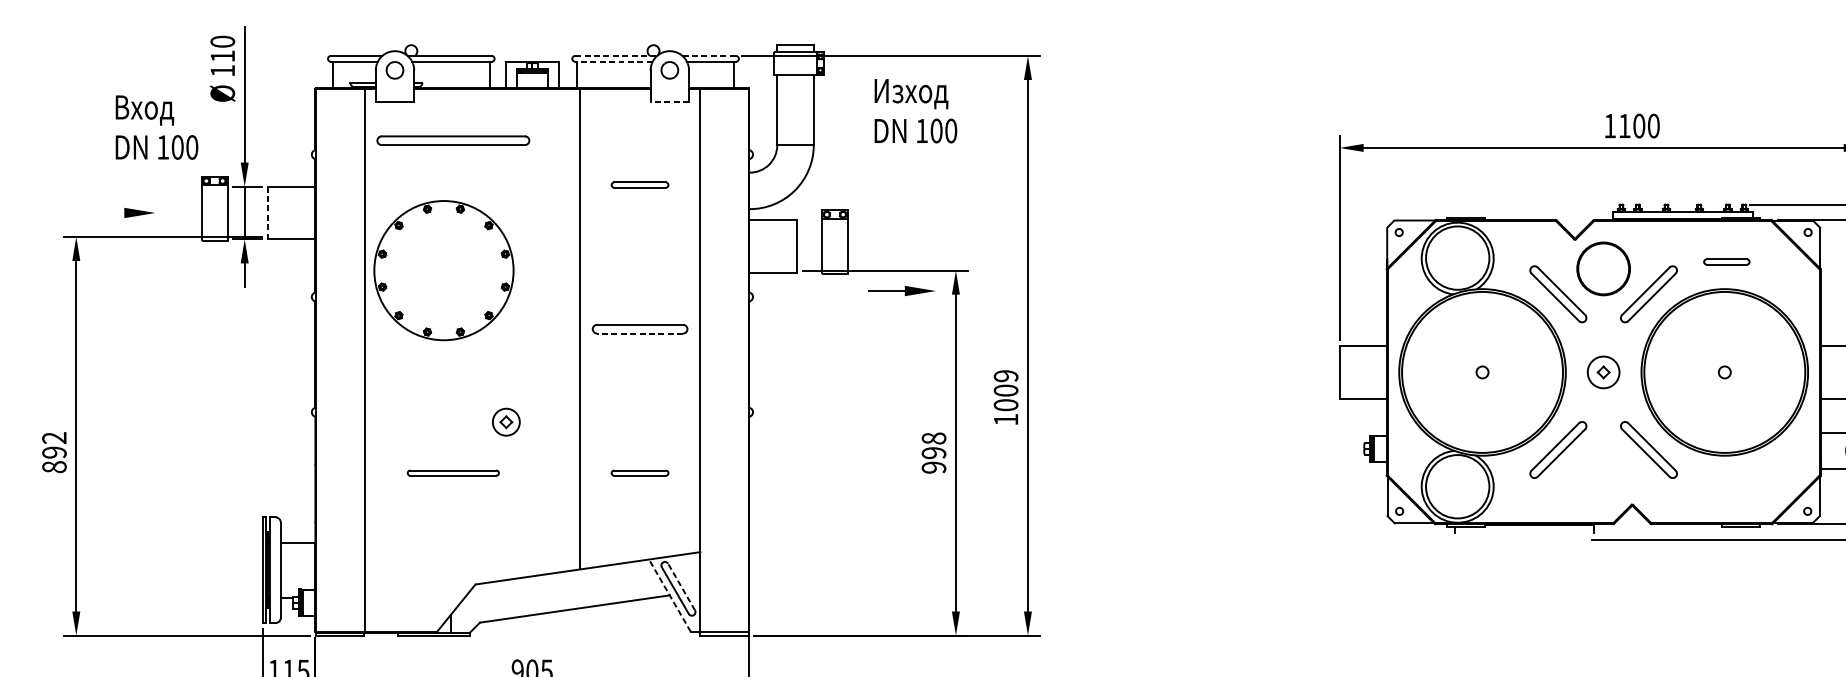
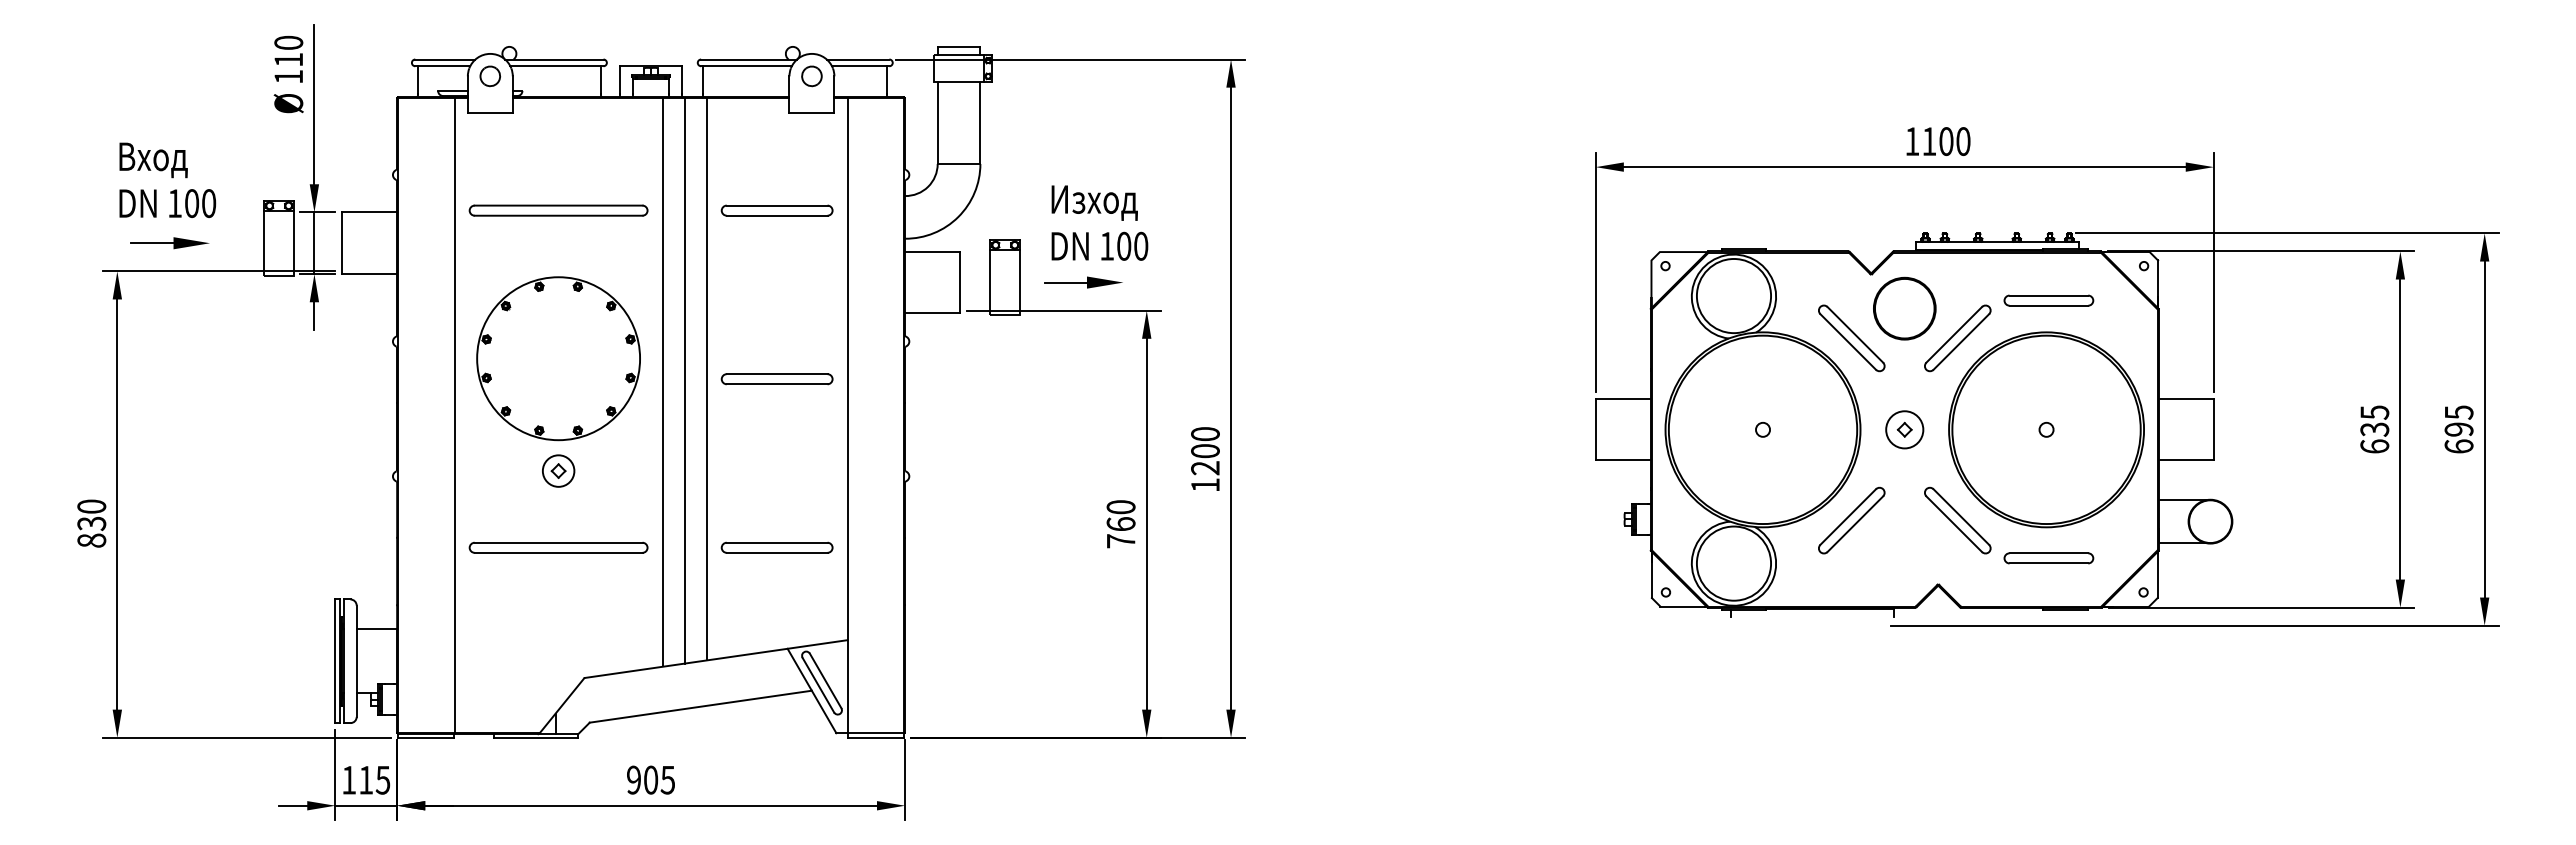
line: (616, 55) -> (749, 59), dashed -> solid
line: (709, 55) -> (858, 59), dashed -> solid
line: (613, 61) -> (746, 66), dashed -> solid
line: (669, 101) -> (811, 112), dashed -> solid
text: (915, 110) -> (1099, 222), moved
text: (156, 126) -> (167, 179), moved
part: (453, 140) -> (558, 210), moved
part: (639, 185) -> (776, 210), size x1.67
line: (106, 213) -> (152, 243), added
line: (268, 213) -> (342, 243), dashed -> solid
part: (1726, 261) -> (2048, 300), size x1.67
part: (443, 270) -> (558, 358), moved
part: (901, 290) -> (1083, 282), moved
line: (560, 330) -> (684, 380), added
line: (542, 331) -> (662, 381), added
line: (639, 333) -> (776, 384), dashed -> solid
text: (1006, 390) -> (1205, 451), 1009 -> 1200
part: (506, 421) -> (558, 470), moved
text: (54, 445) -> (91, 515), 892 -> 830
text: (933, 453) -> (1120, 524), 998 -> 760
part: (453, 472) -> (558, 547), size x1.67
part: (639, 472) -> (776, 547), size x1.67
part: (1726, 482) -> (2048, 558), added
line: (681, 586) -> (825, 680), dashed -> solid
line: (670, 596) -> (812, 691), dashed -> solid

